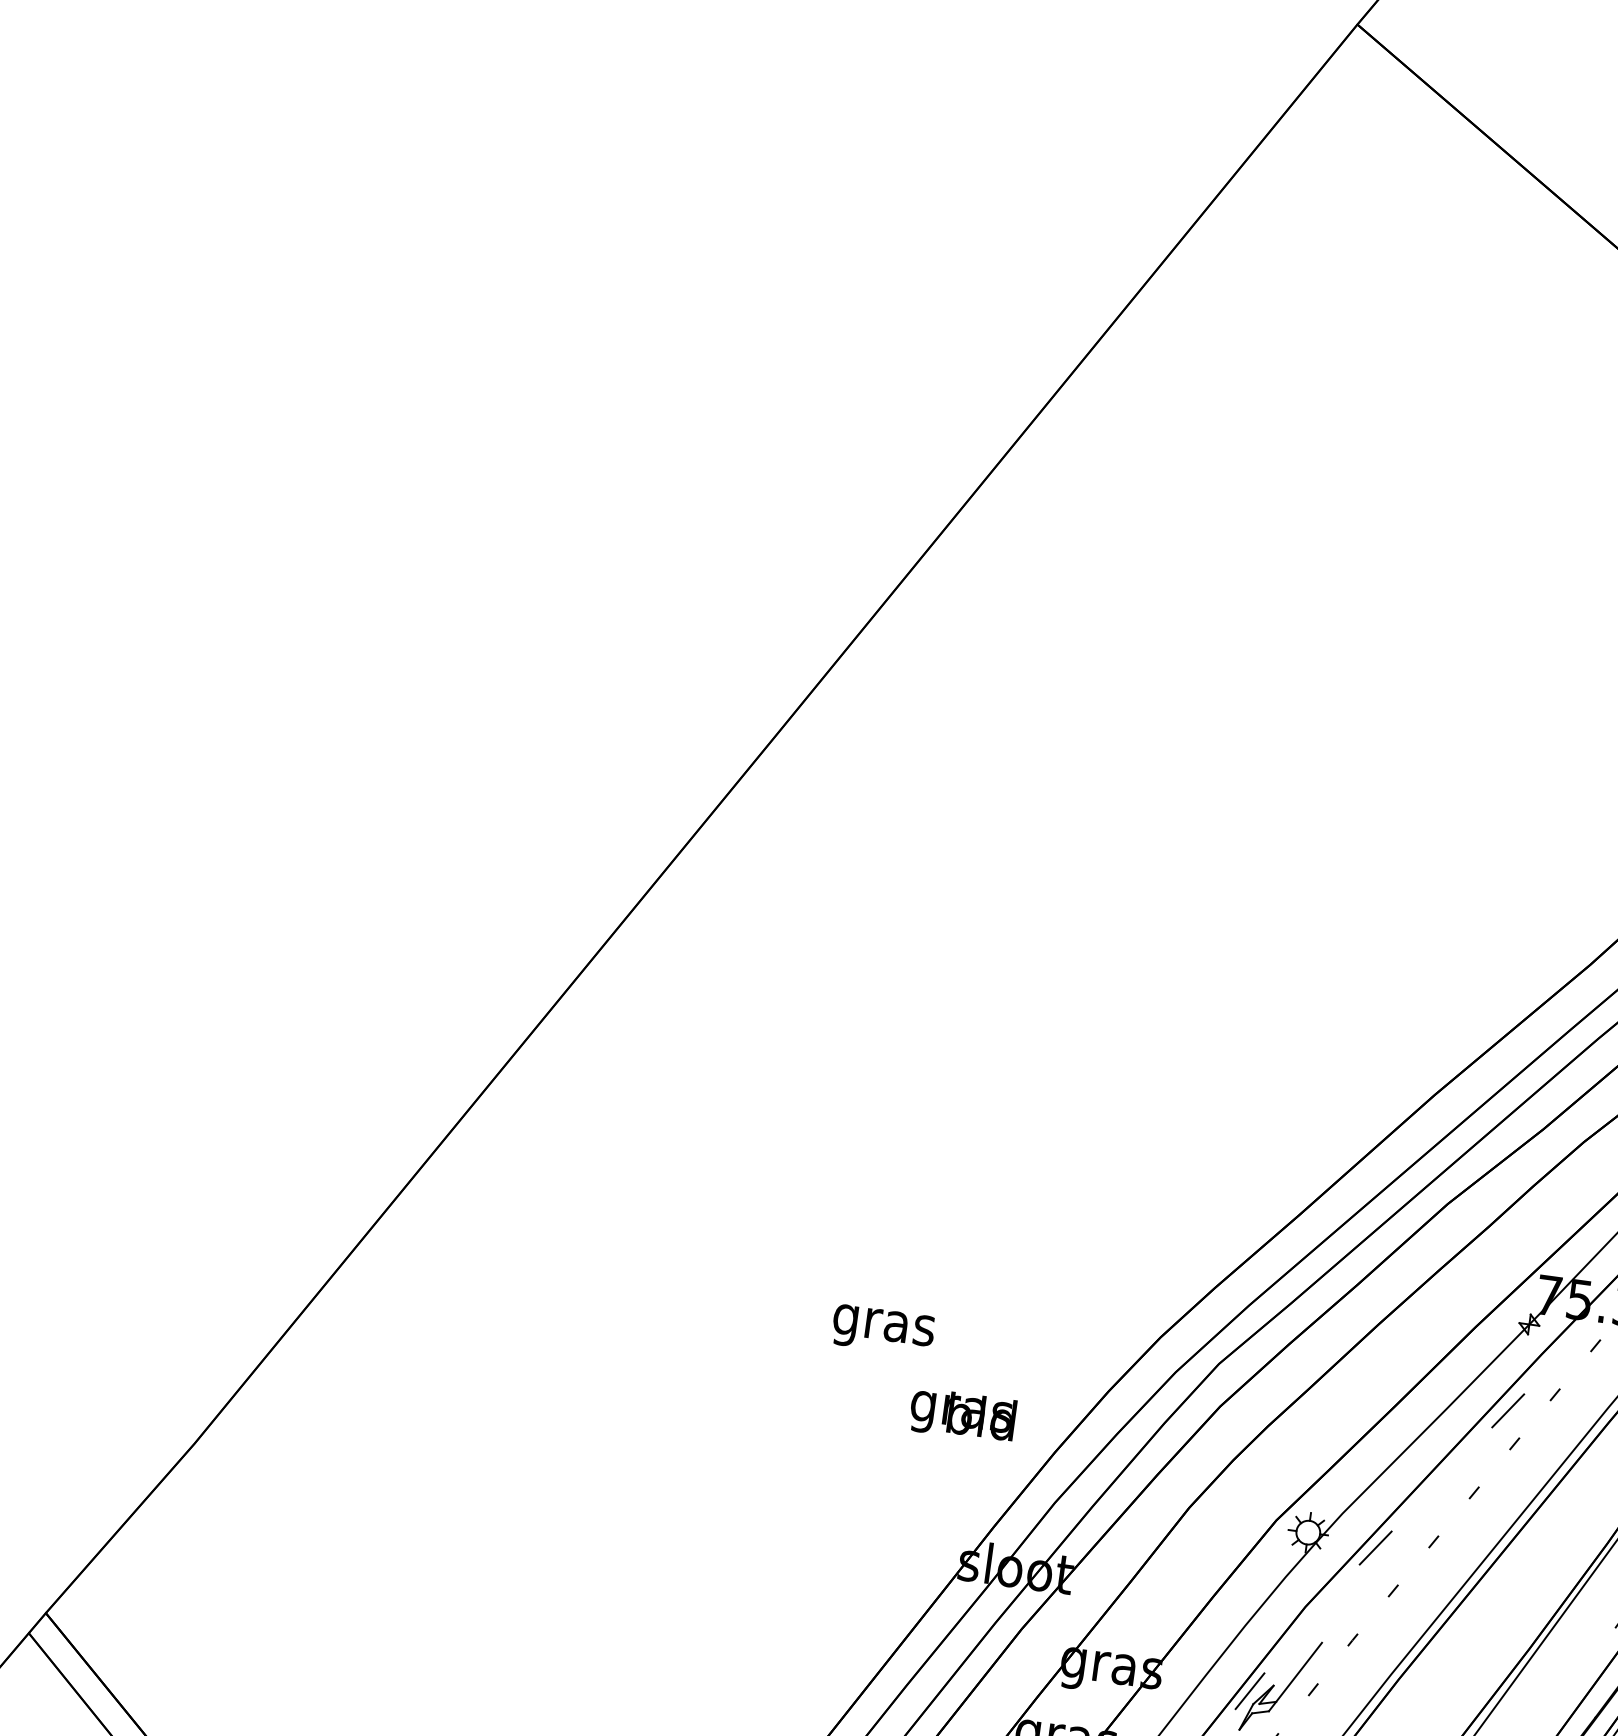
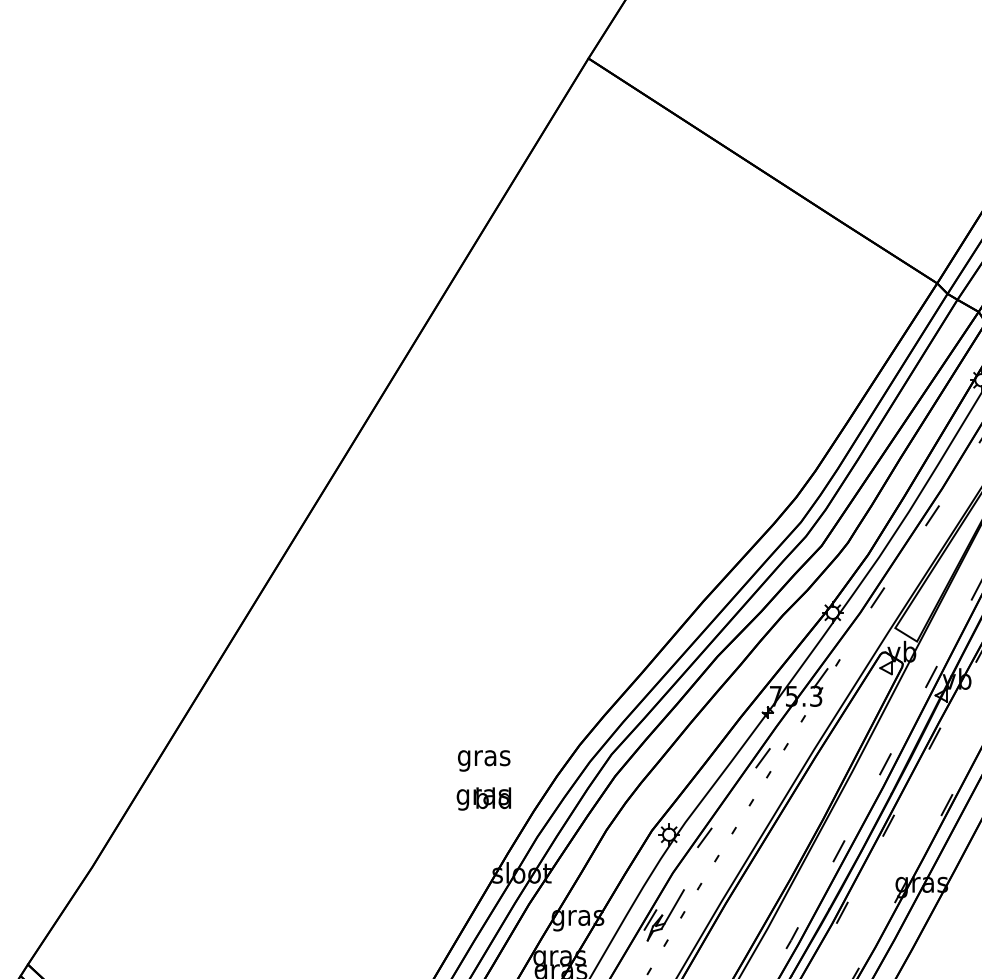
text: (883, 1329) -> (484, 760), moved

